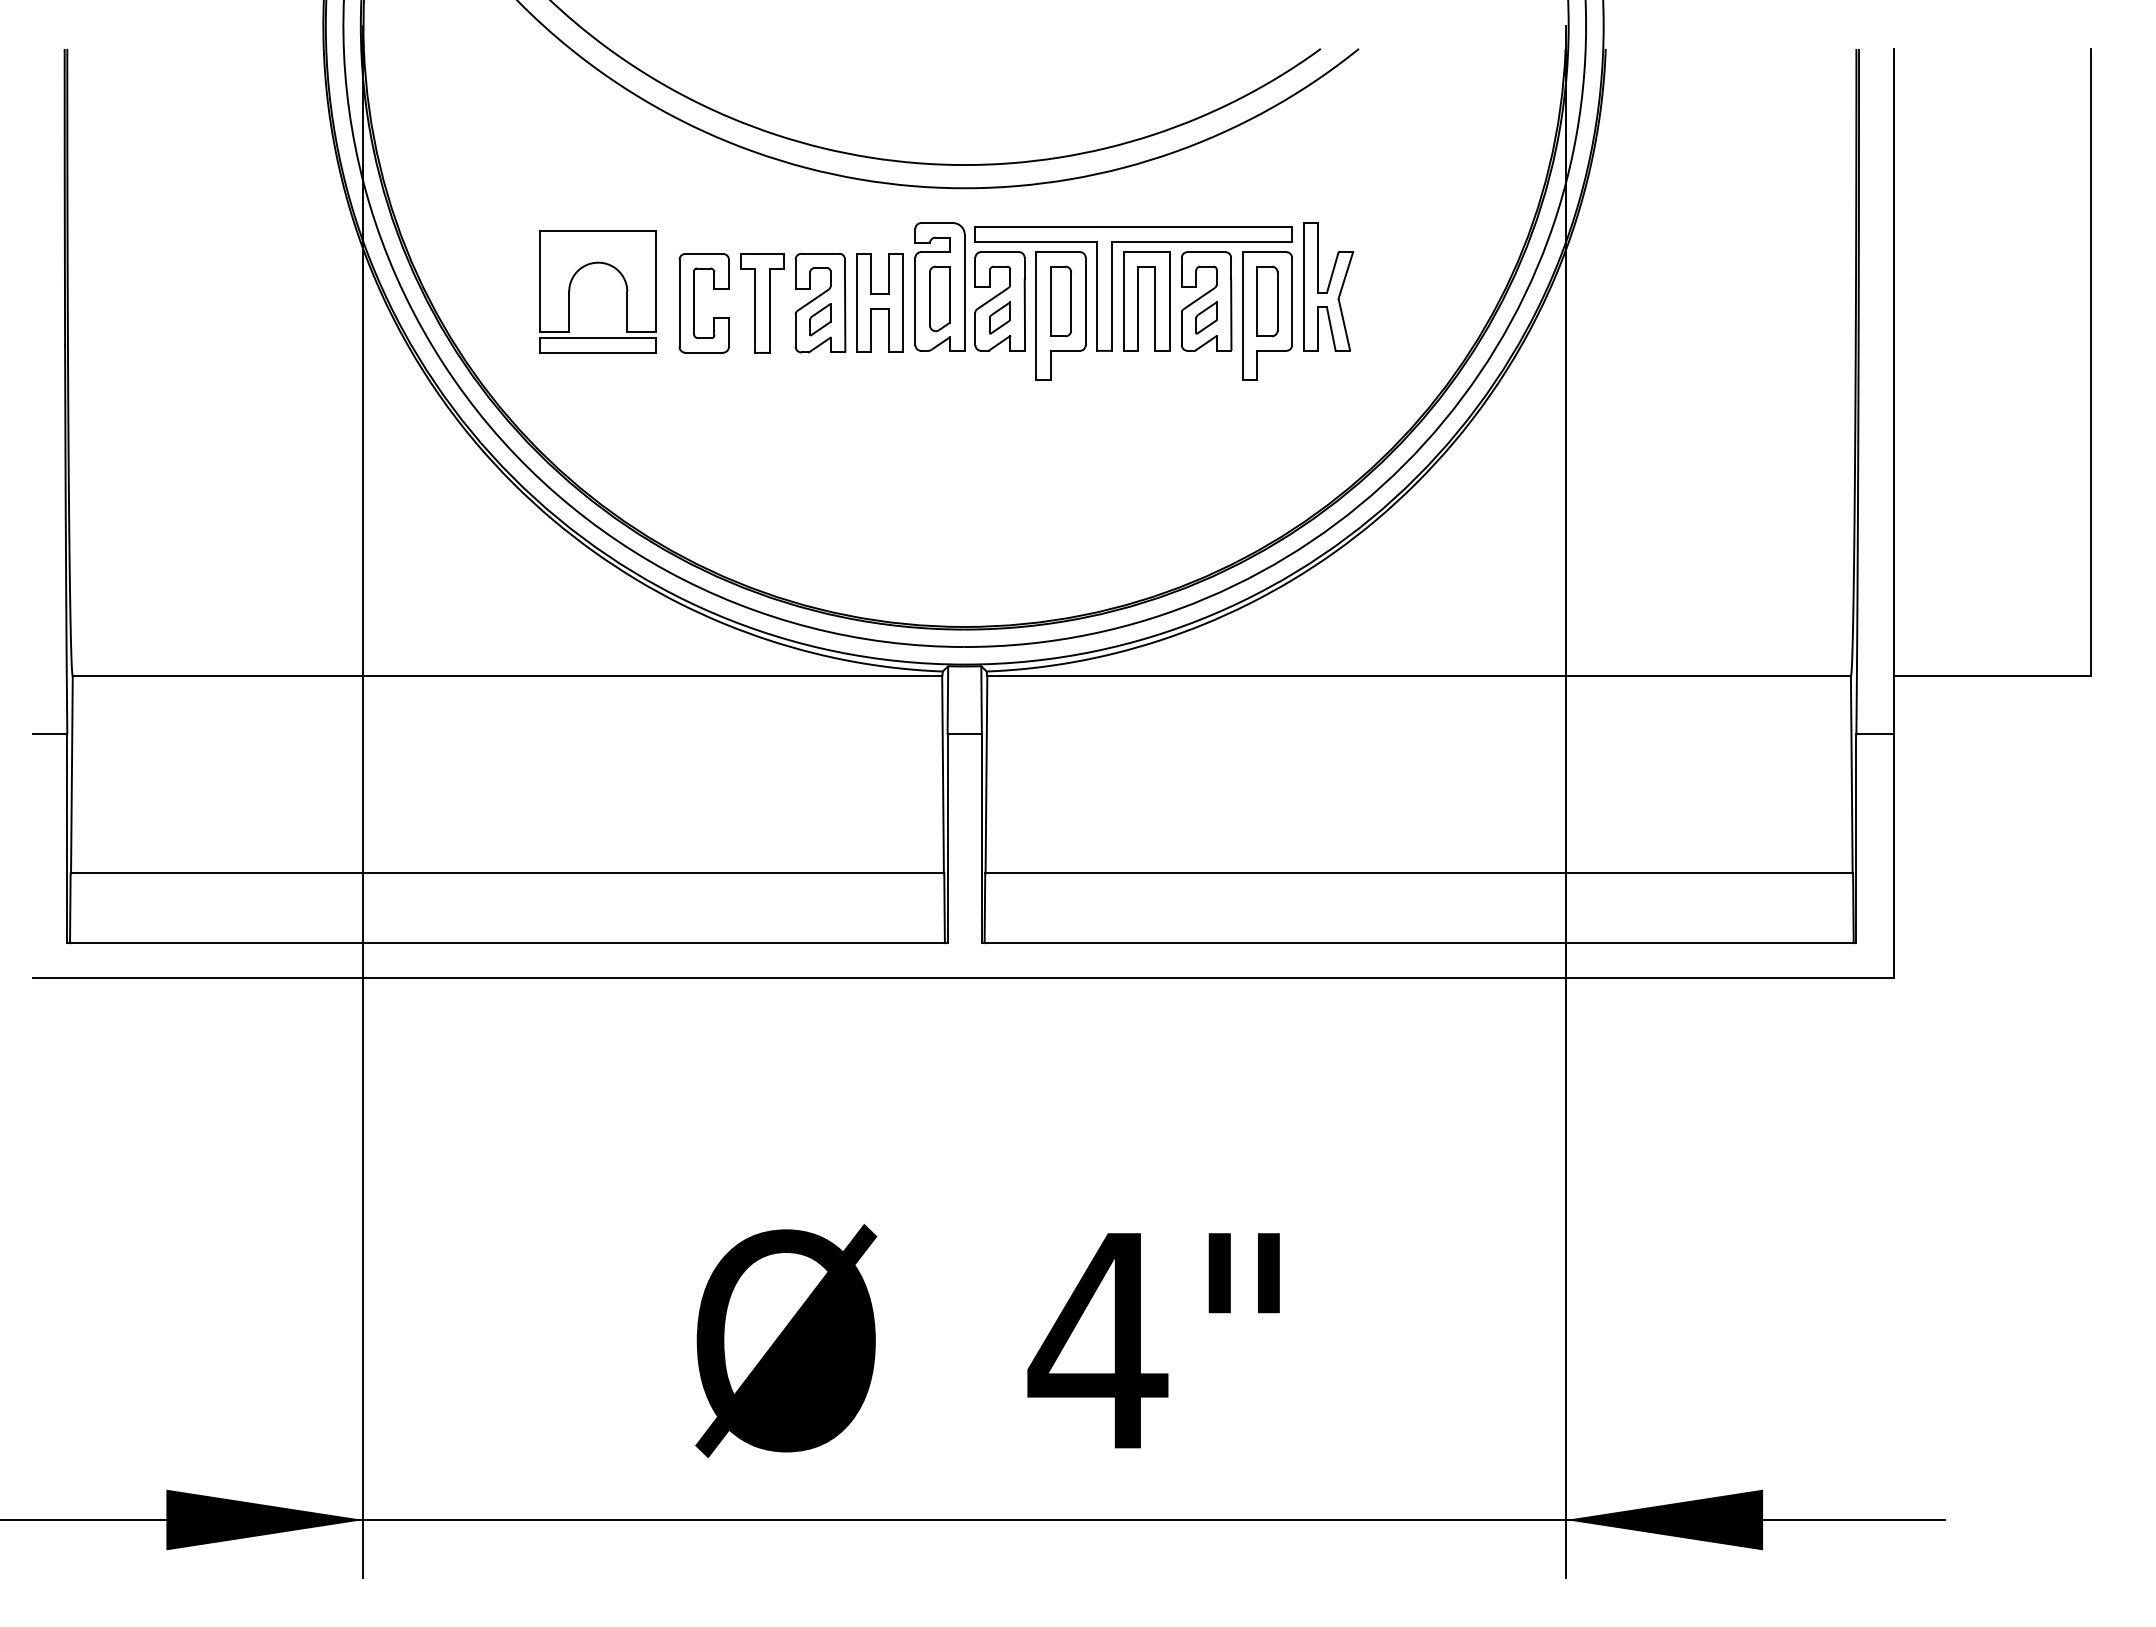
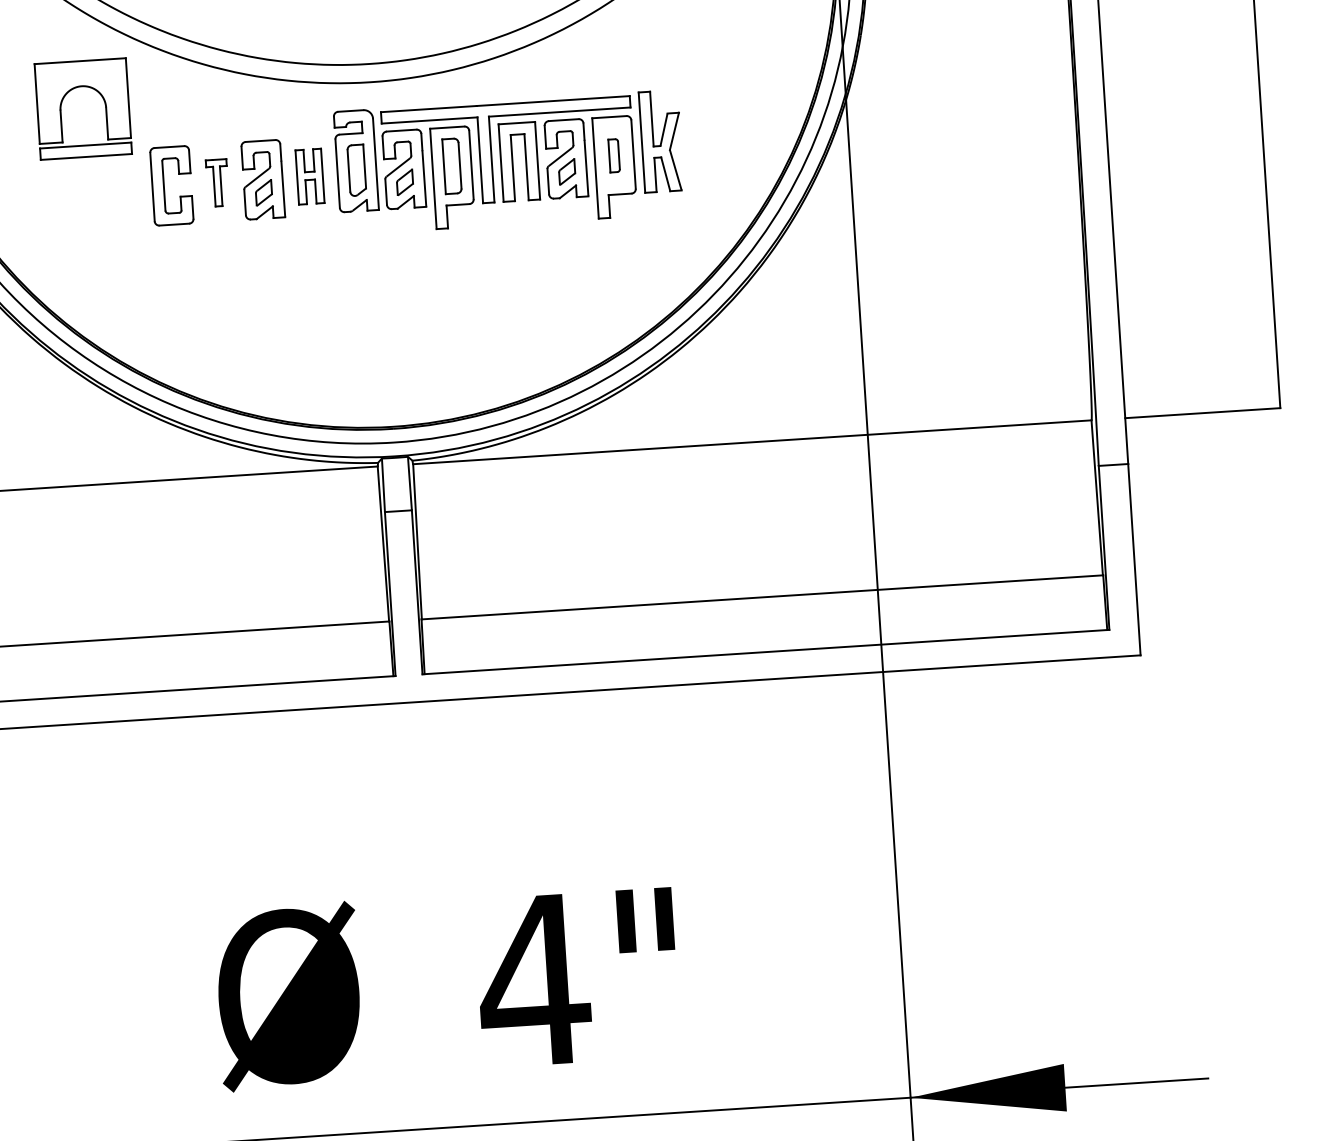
part: (572, 281) -> (62, 102), moved
part: (1267, 301) -> (614, 155), size x0.6
part: (879, 302) -> (309, 176), size x0.7
part: (762, 303) -> (217, 183), size x0.6

